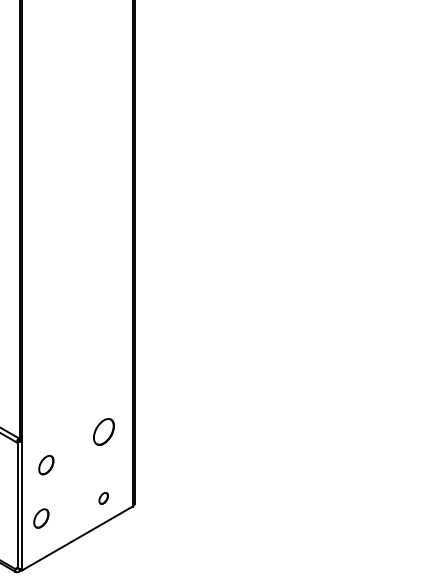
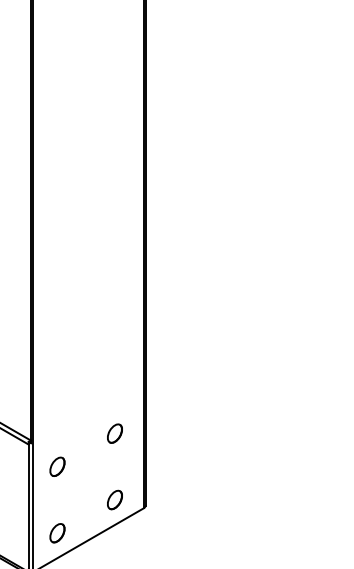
part: (103, 431) -> (114, 433), size x0.71
part: (103, 498) -> (114, 500), size x1.67
part: (41, 518) -> (57, 533), moved

